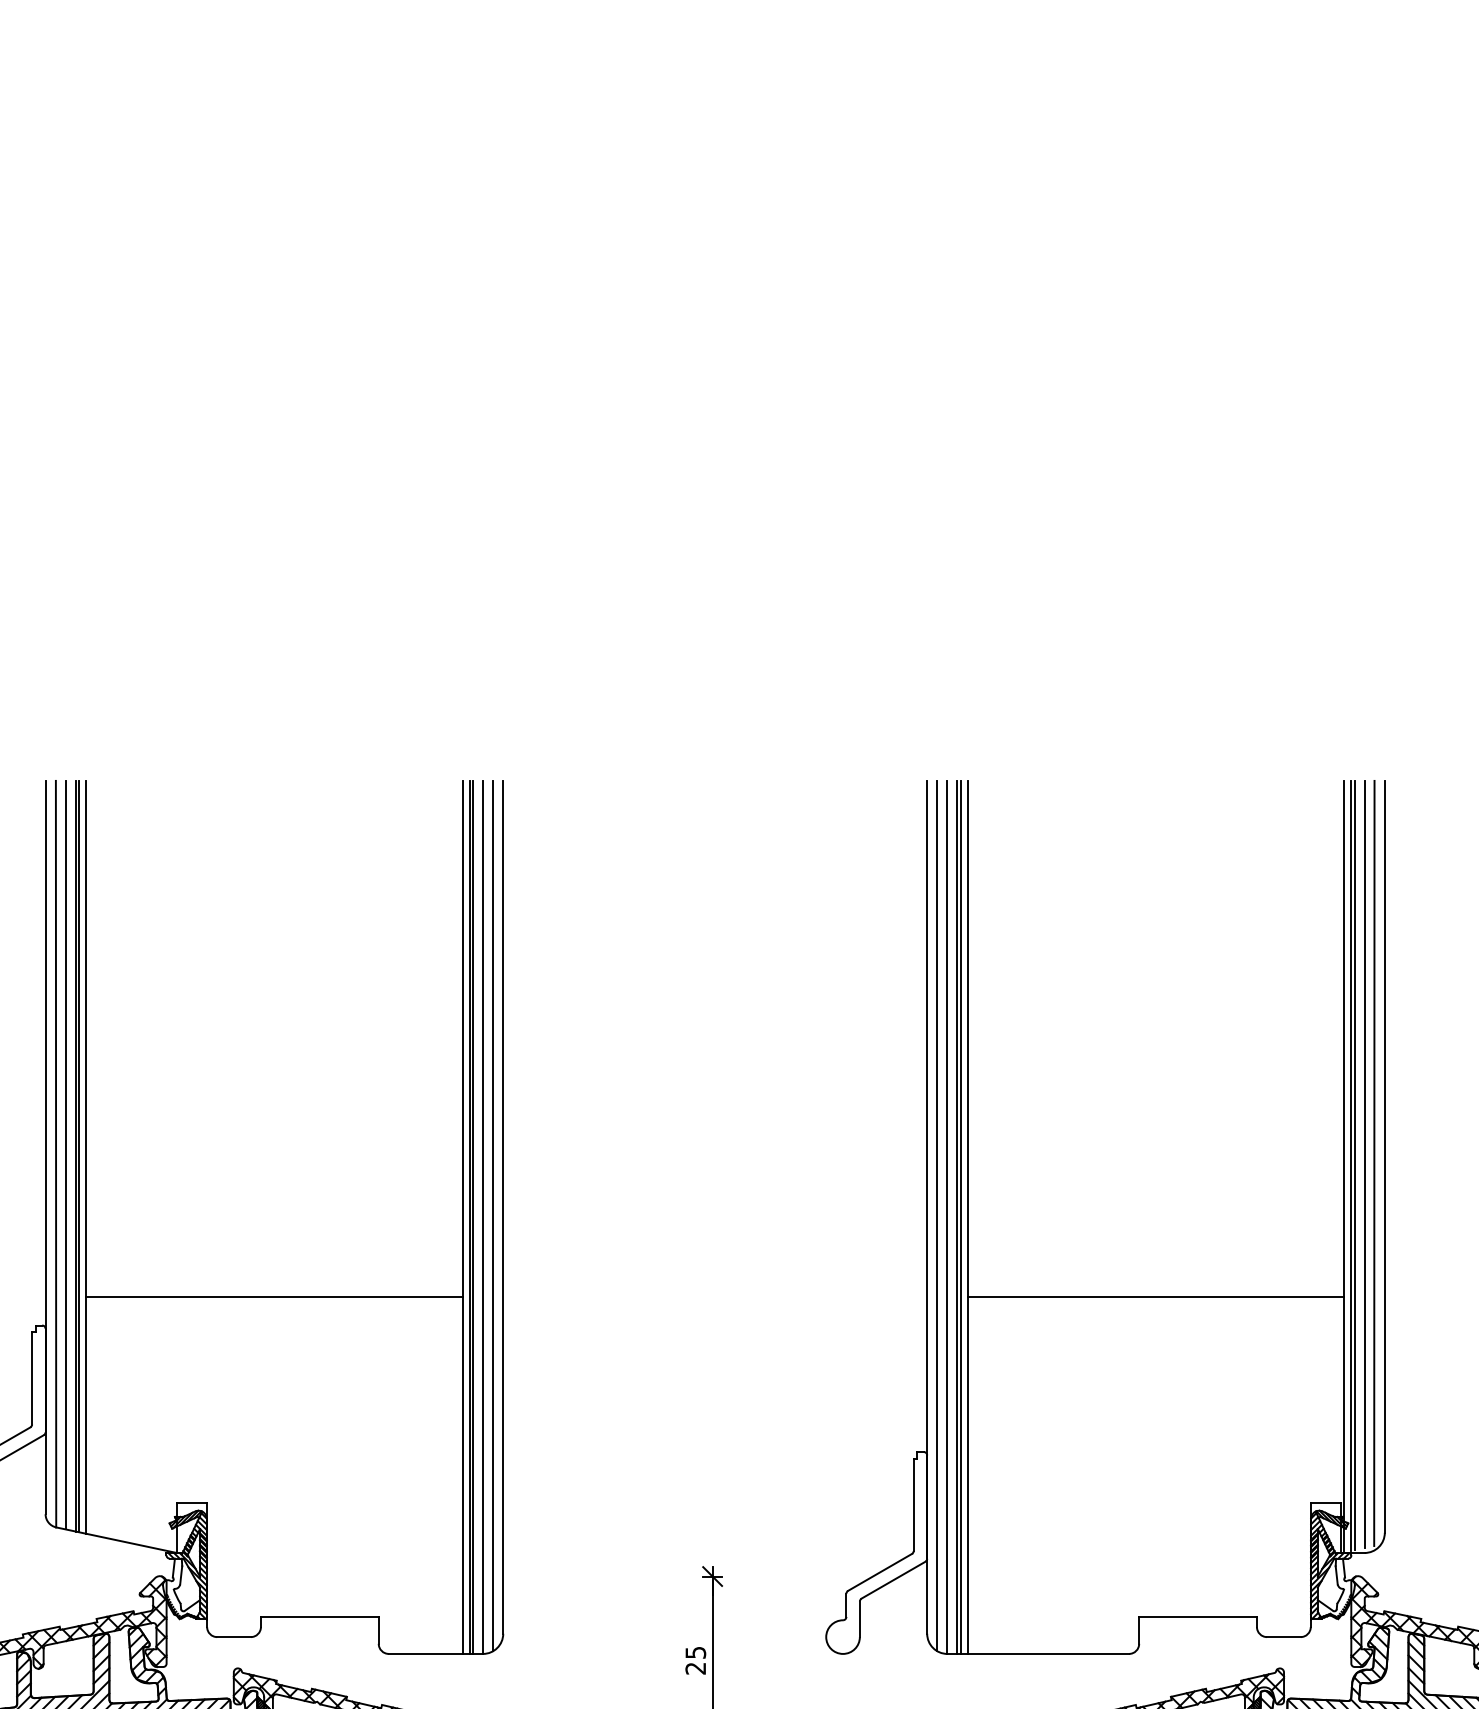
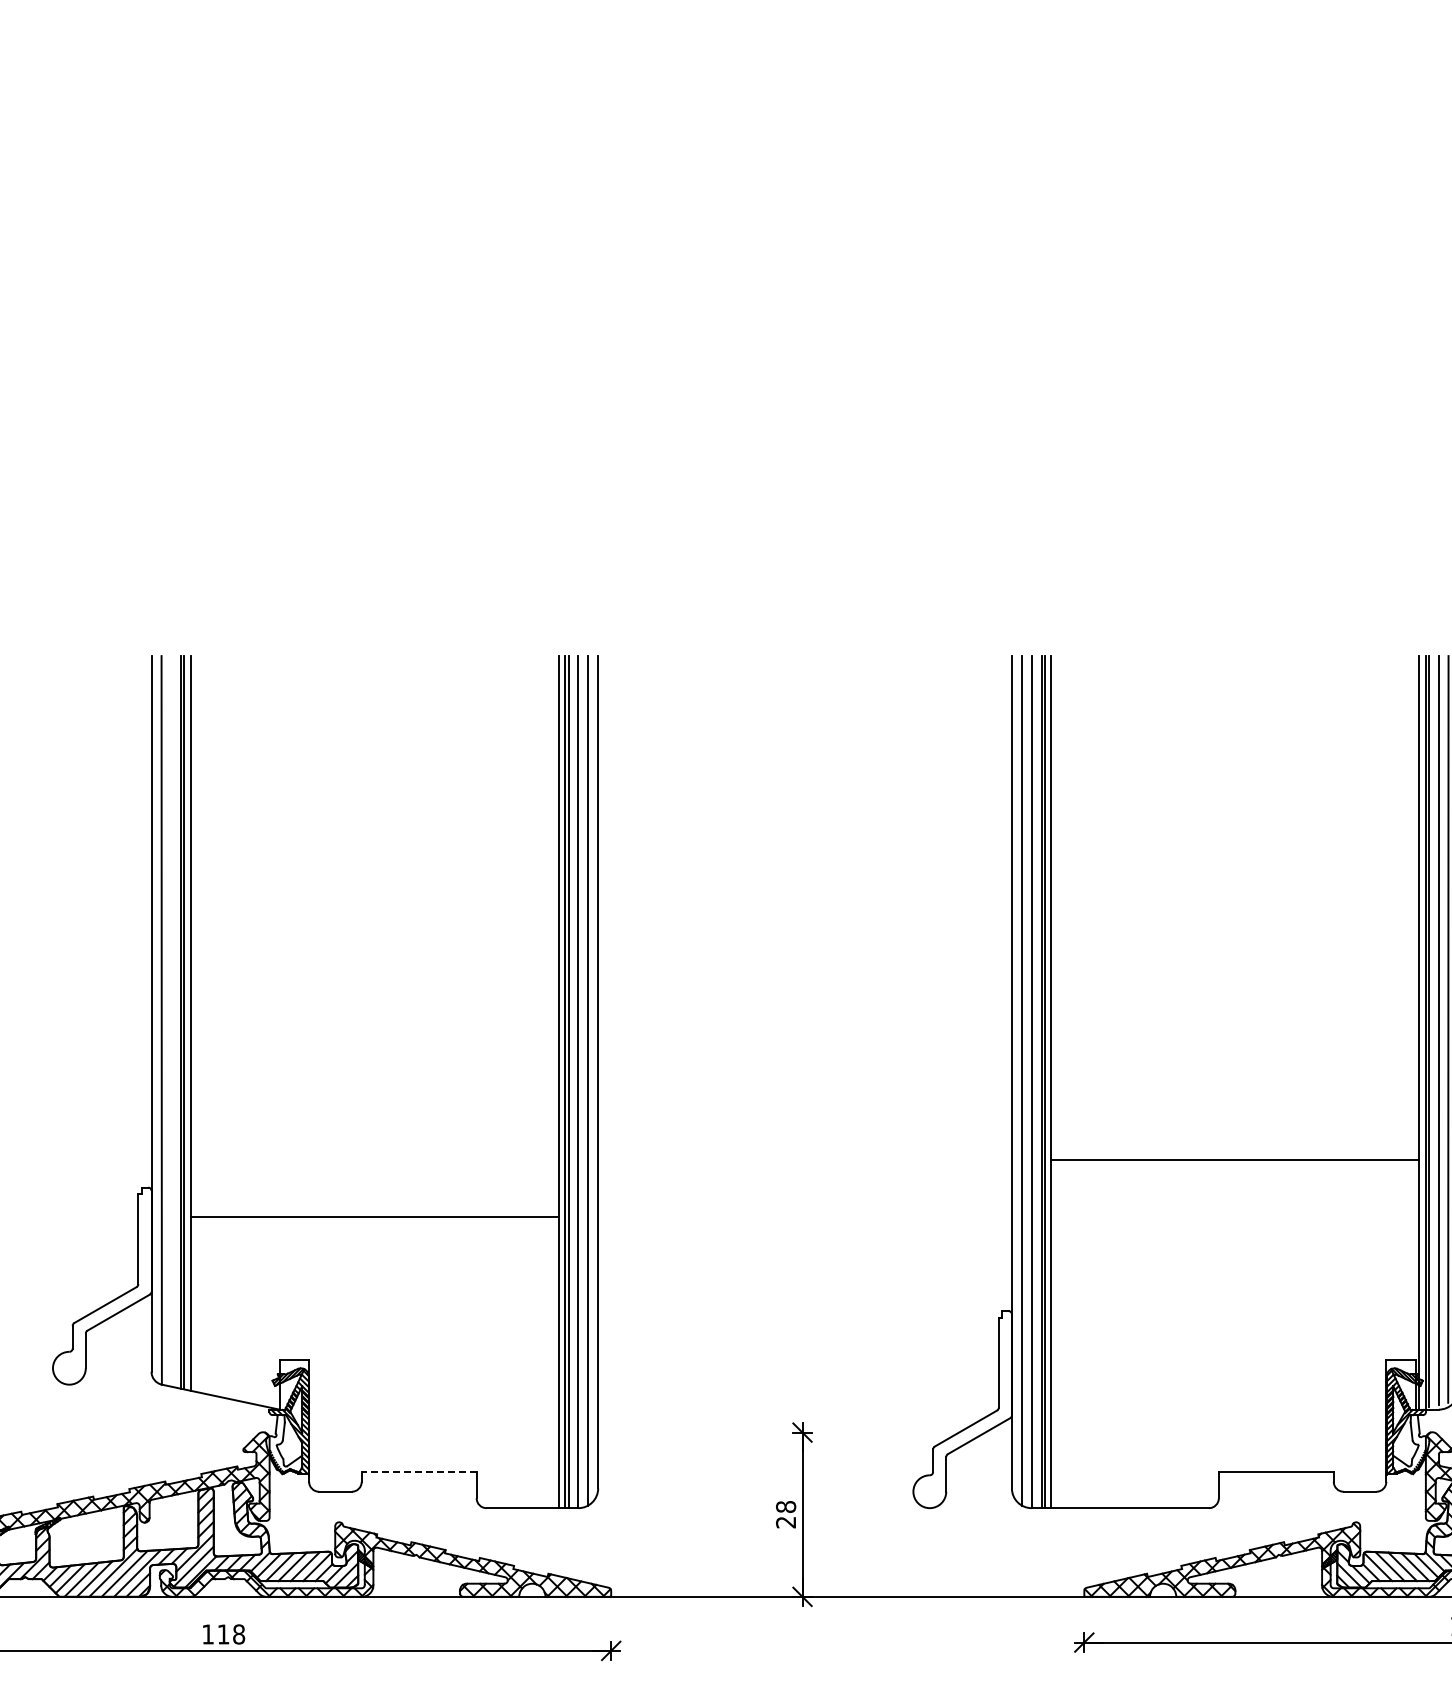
line: (66, 1155) -> (171, 1021), removed
line: (274, 1297) -> (374, 1217), moved
line: (319, 1617) -> (418, 1472), solid -> dashed
text: (696, 1652) -> (786, 1506), 25 -> 28

